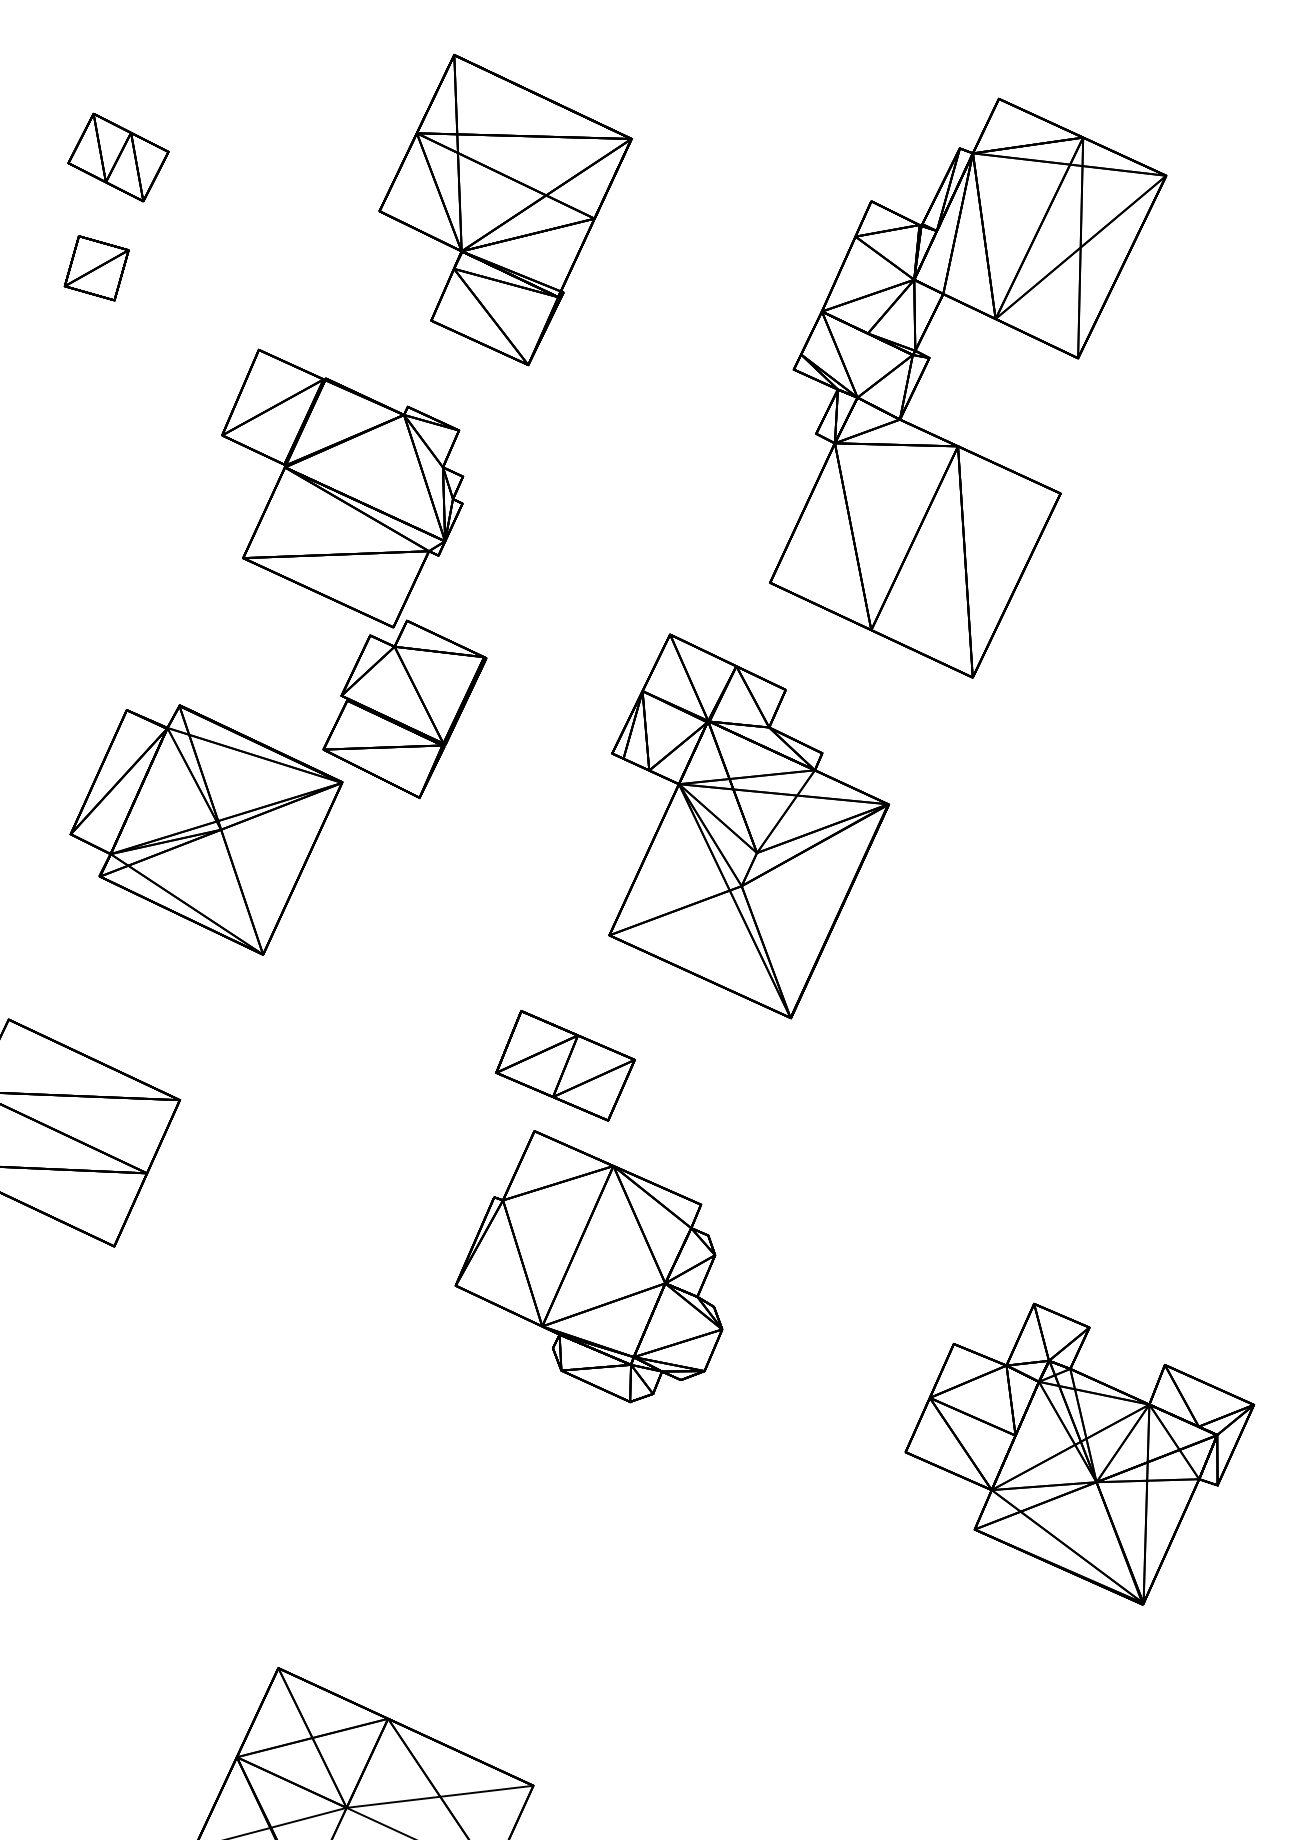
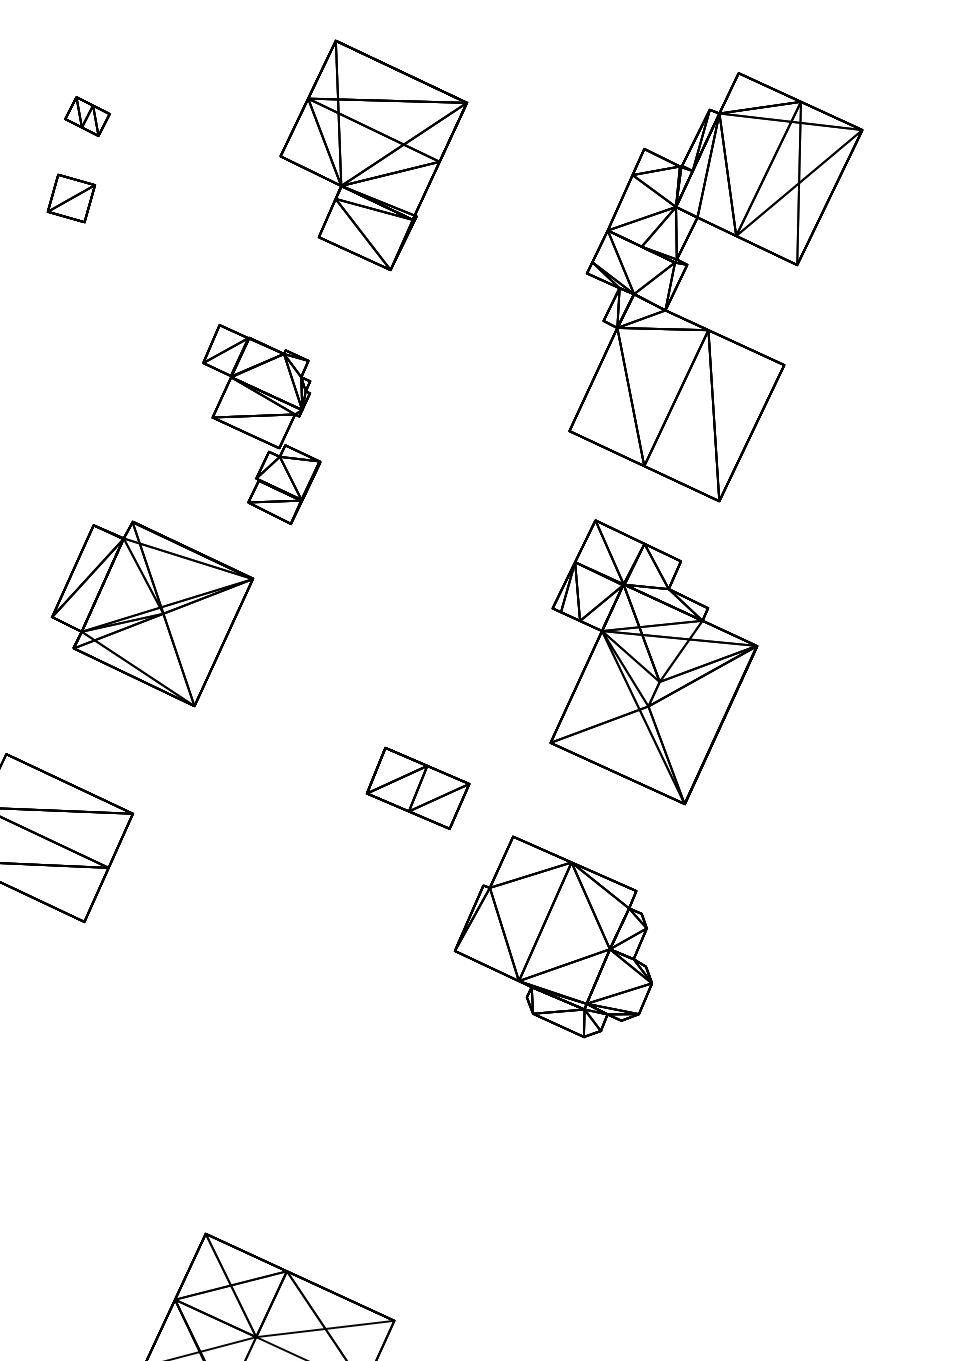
part: (118, 157) -> (87, 116), size x0.6
part: (353, 573) -> (261, 424), size x0.6
part: (748, 826) -> (653, 662), moved
part: (587, 1266) -> (552, 936), moved
part: (1079, 1454) -> (798, 1075), removed

